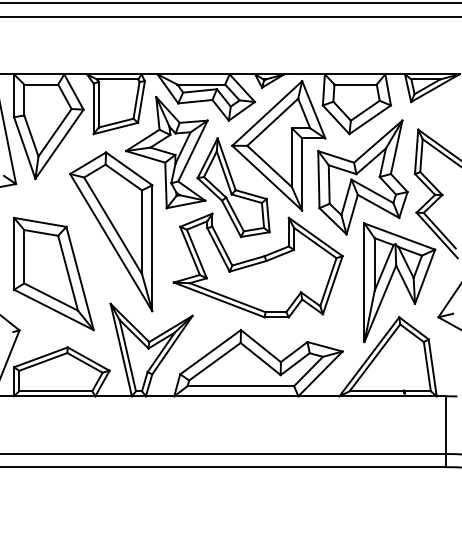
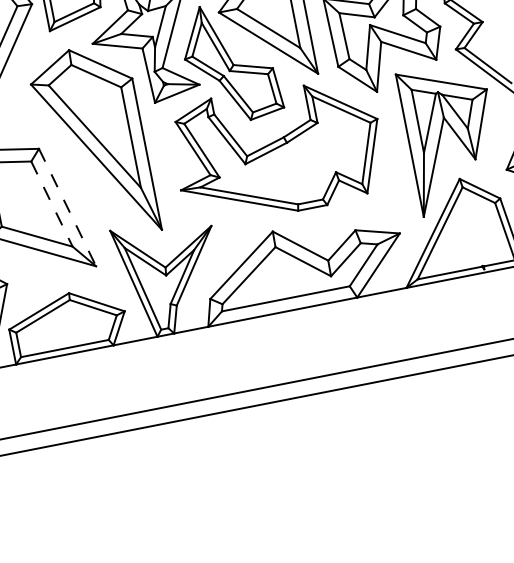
line: (68, 273) -> (52, 204), solid -> dashed
line: (80, 278) -> (68, 207), solid -> dashed

